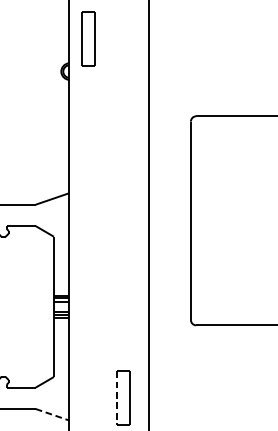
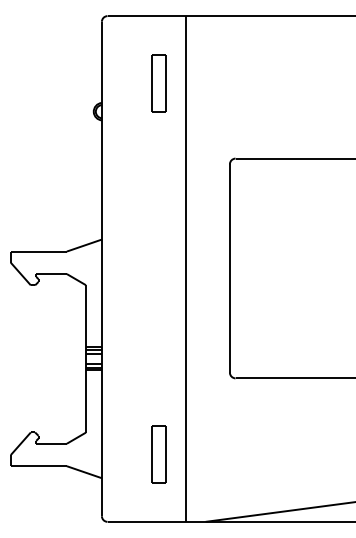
part: (87, 39) -> (158, 83), moved
line: (117, 397) -> (152, 454), dashed -> solid
line: (52, 414) -> (84, 472), dashed -> solid

